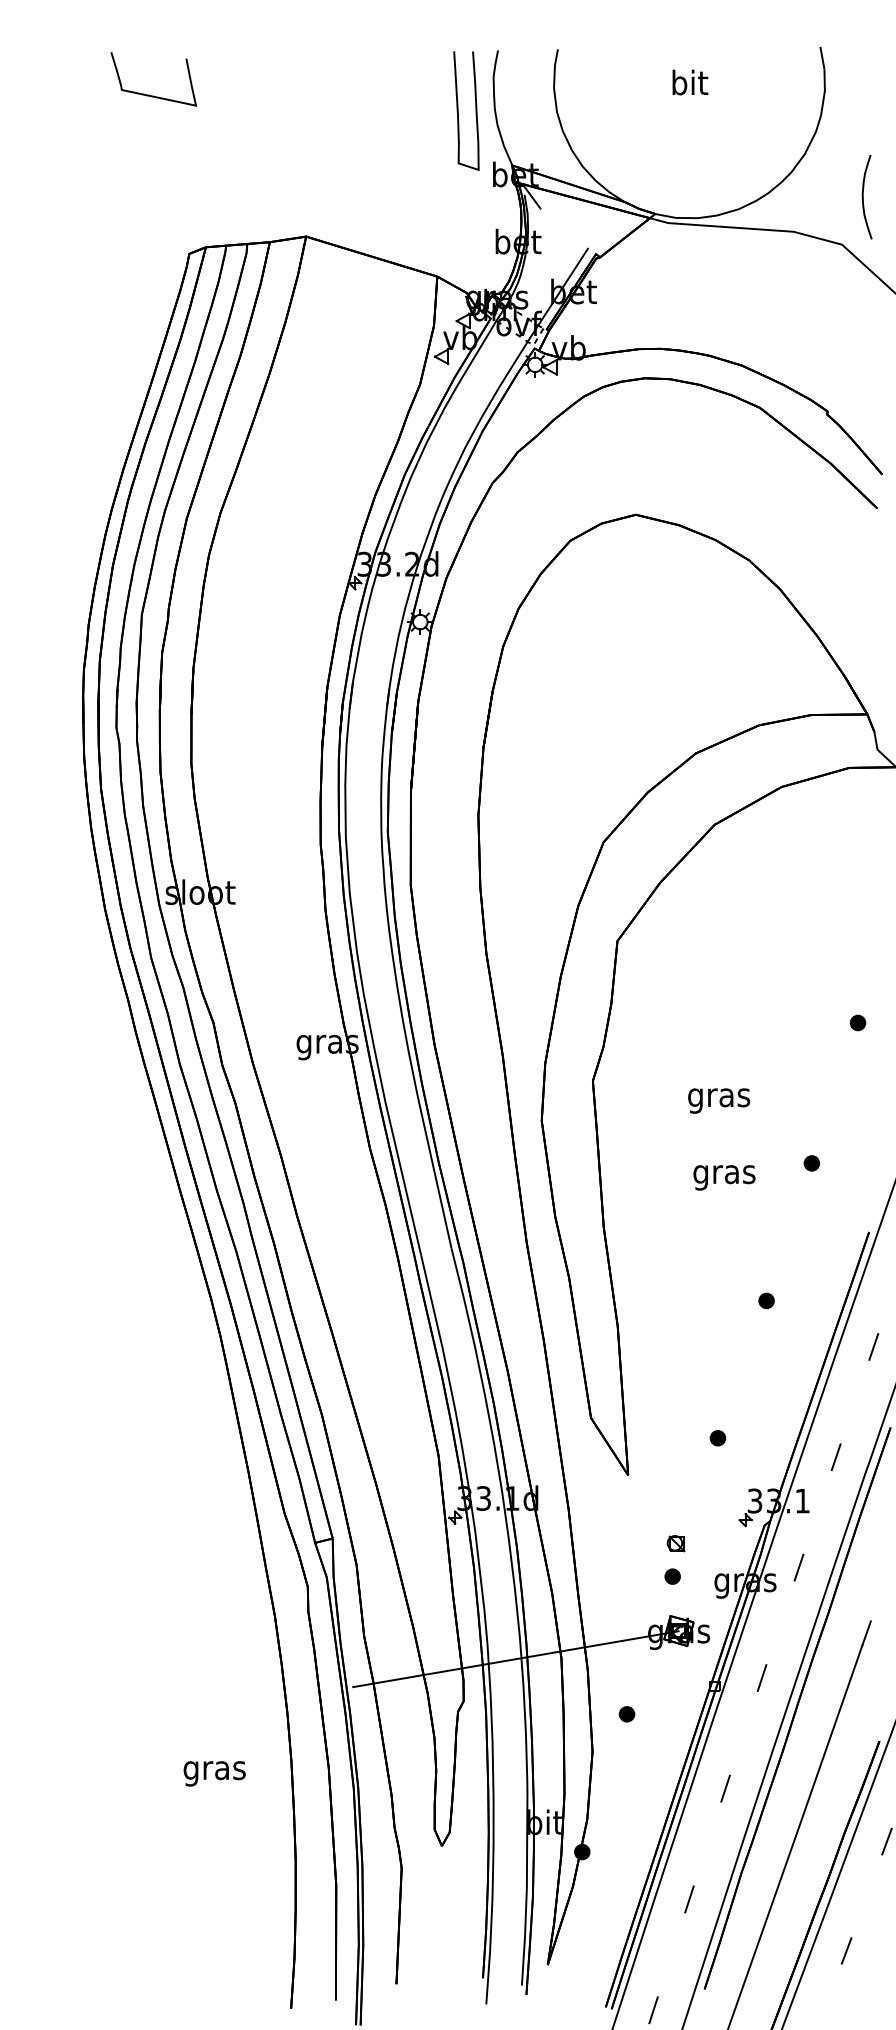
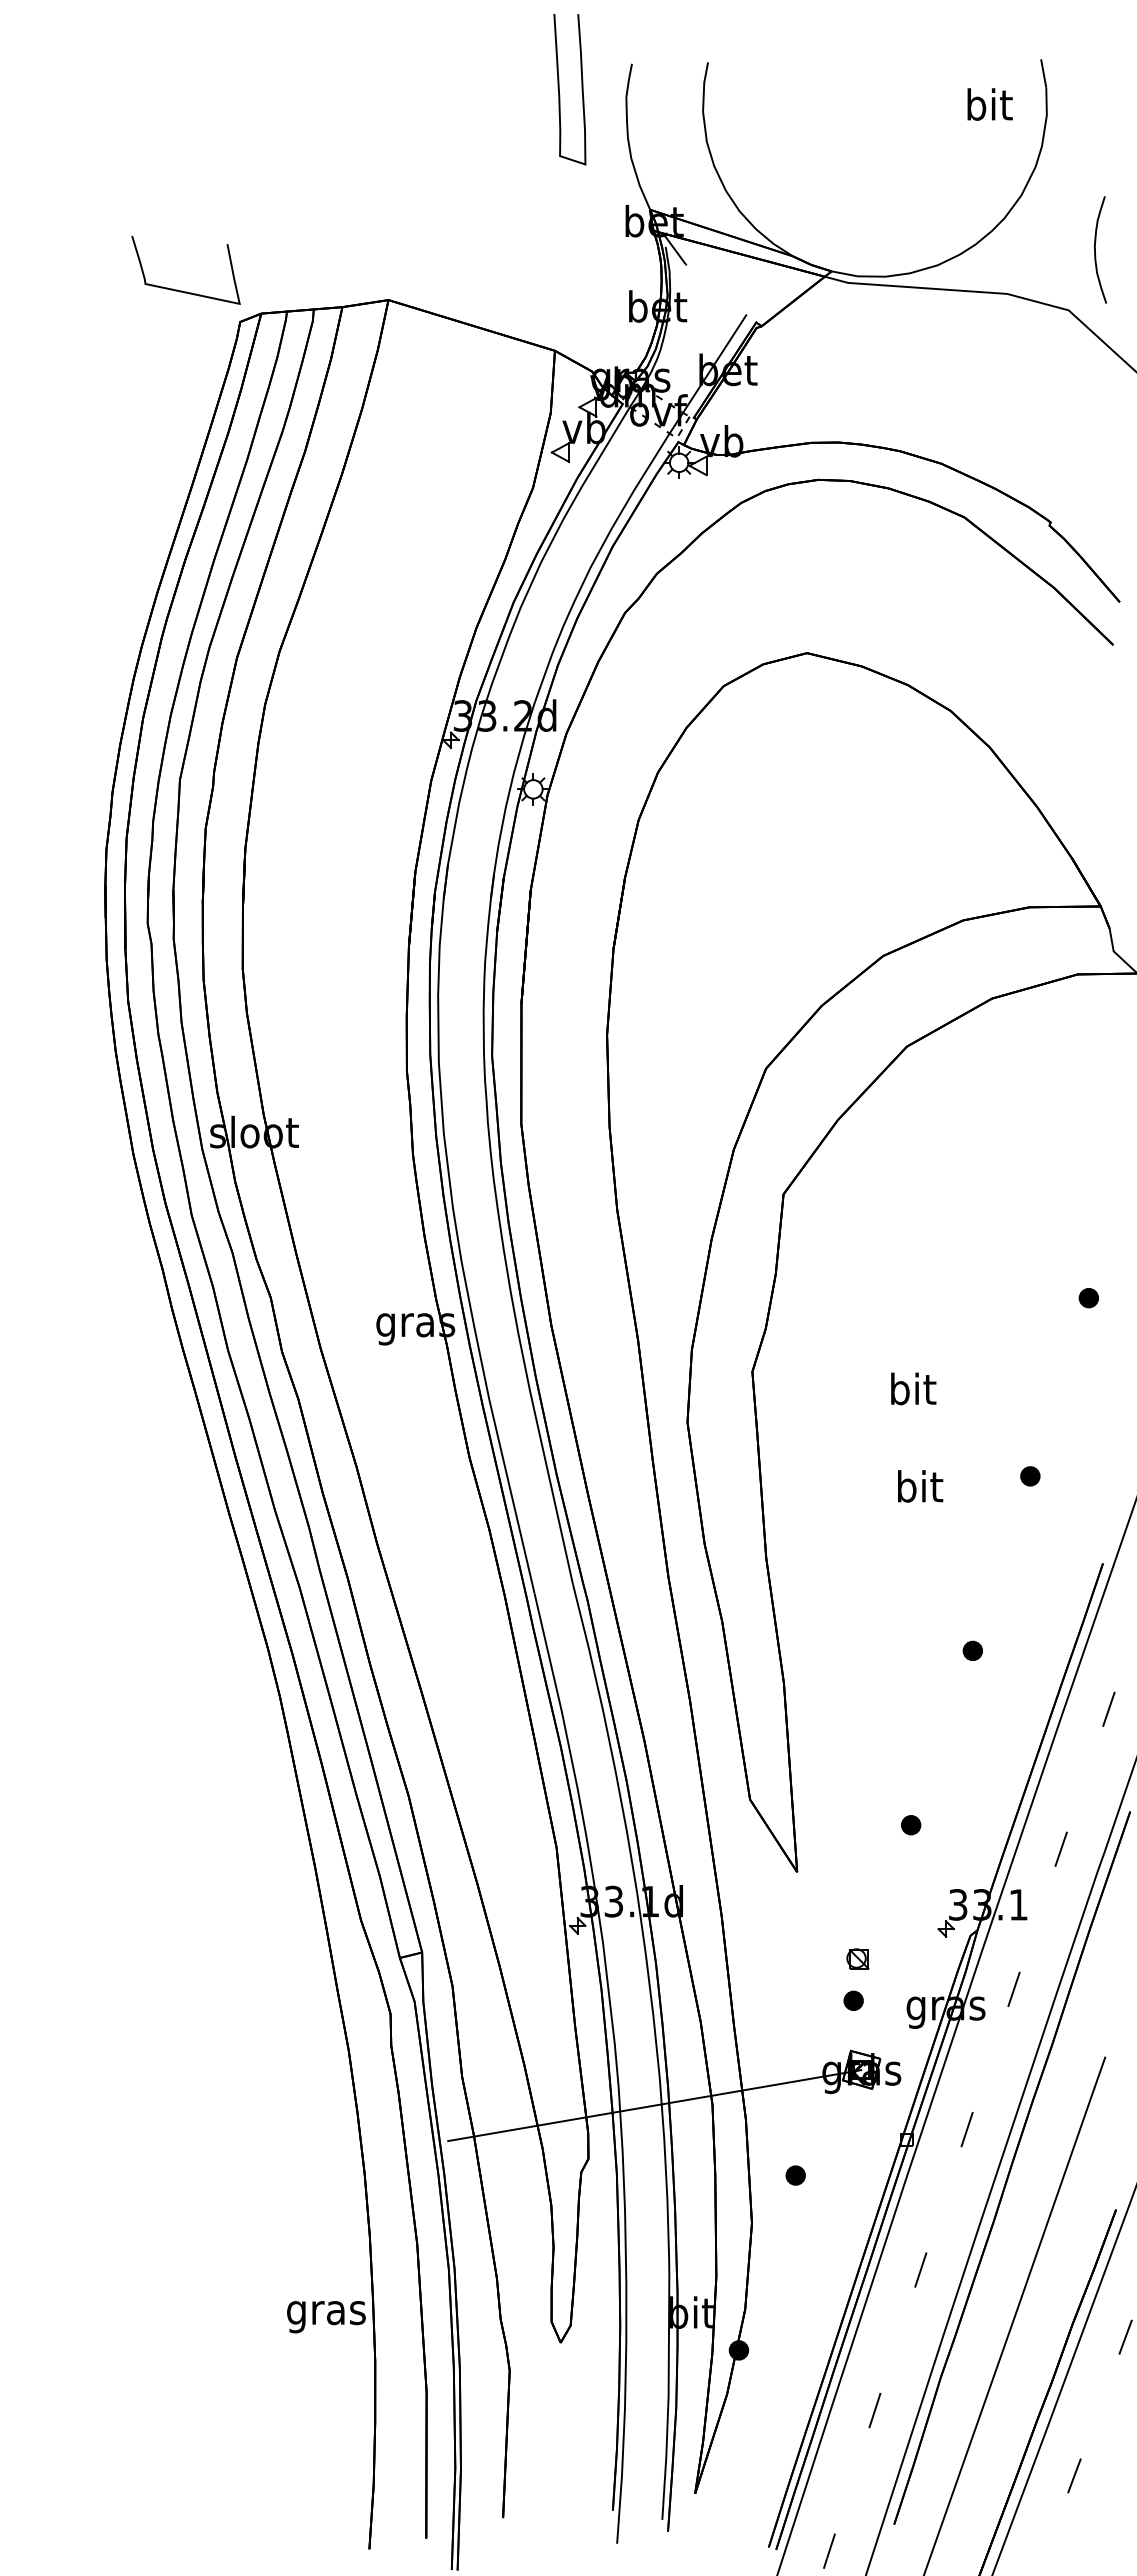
text: (689, 82) -> (989, 104), moved
curve: (150, 95) -> (182, 290), moved
curve: (458, 110) -> (559, 89), moved
text: (719, 1097) -> (912, 1392), gras -> bit
text: (724, 1174) -> (919, 1490), gras -> bit
text: (214, 1774) -> (326, 2317), moved

